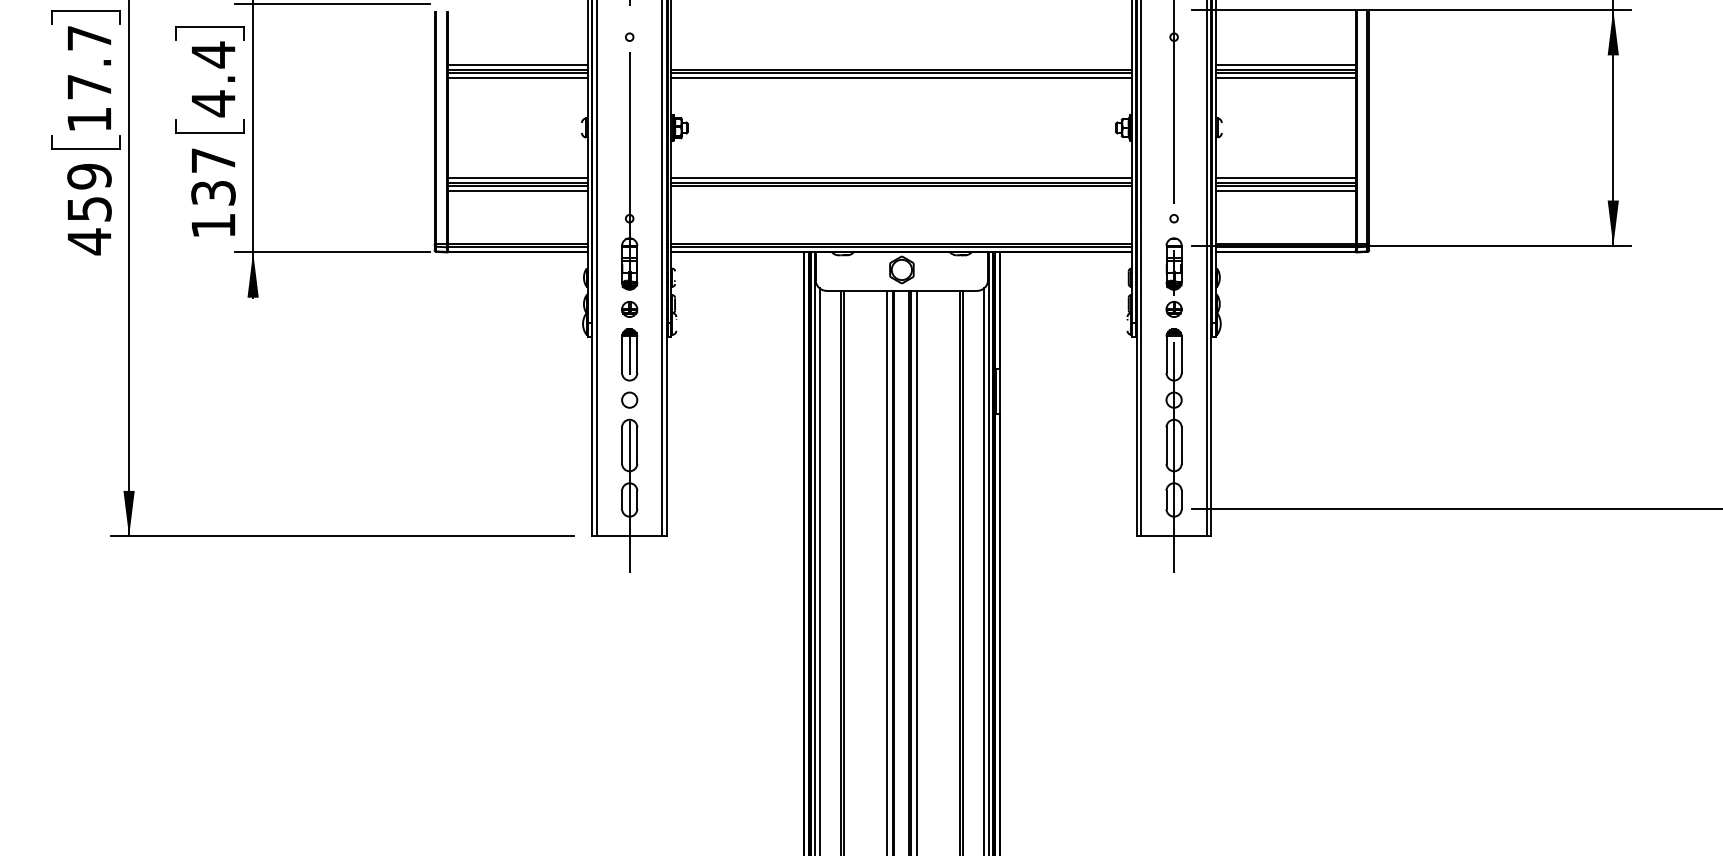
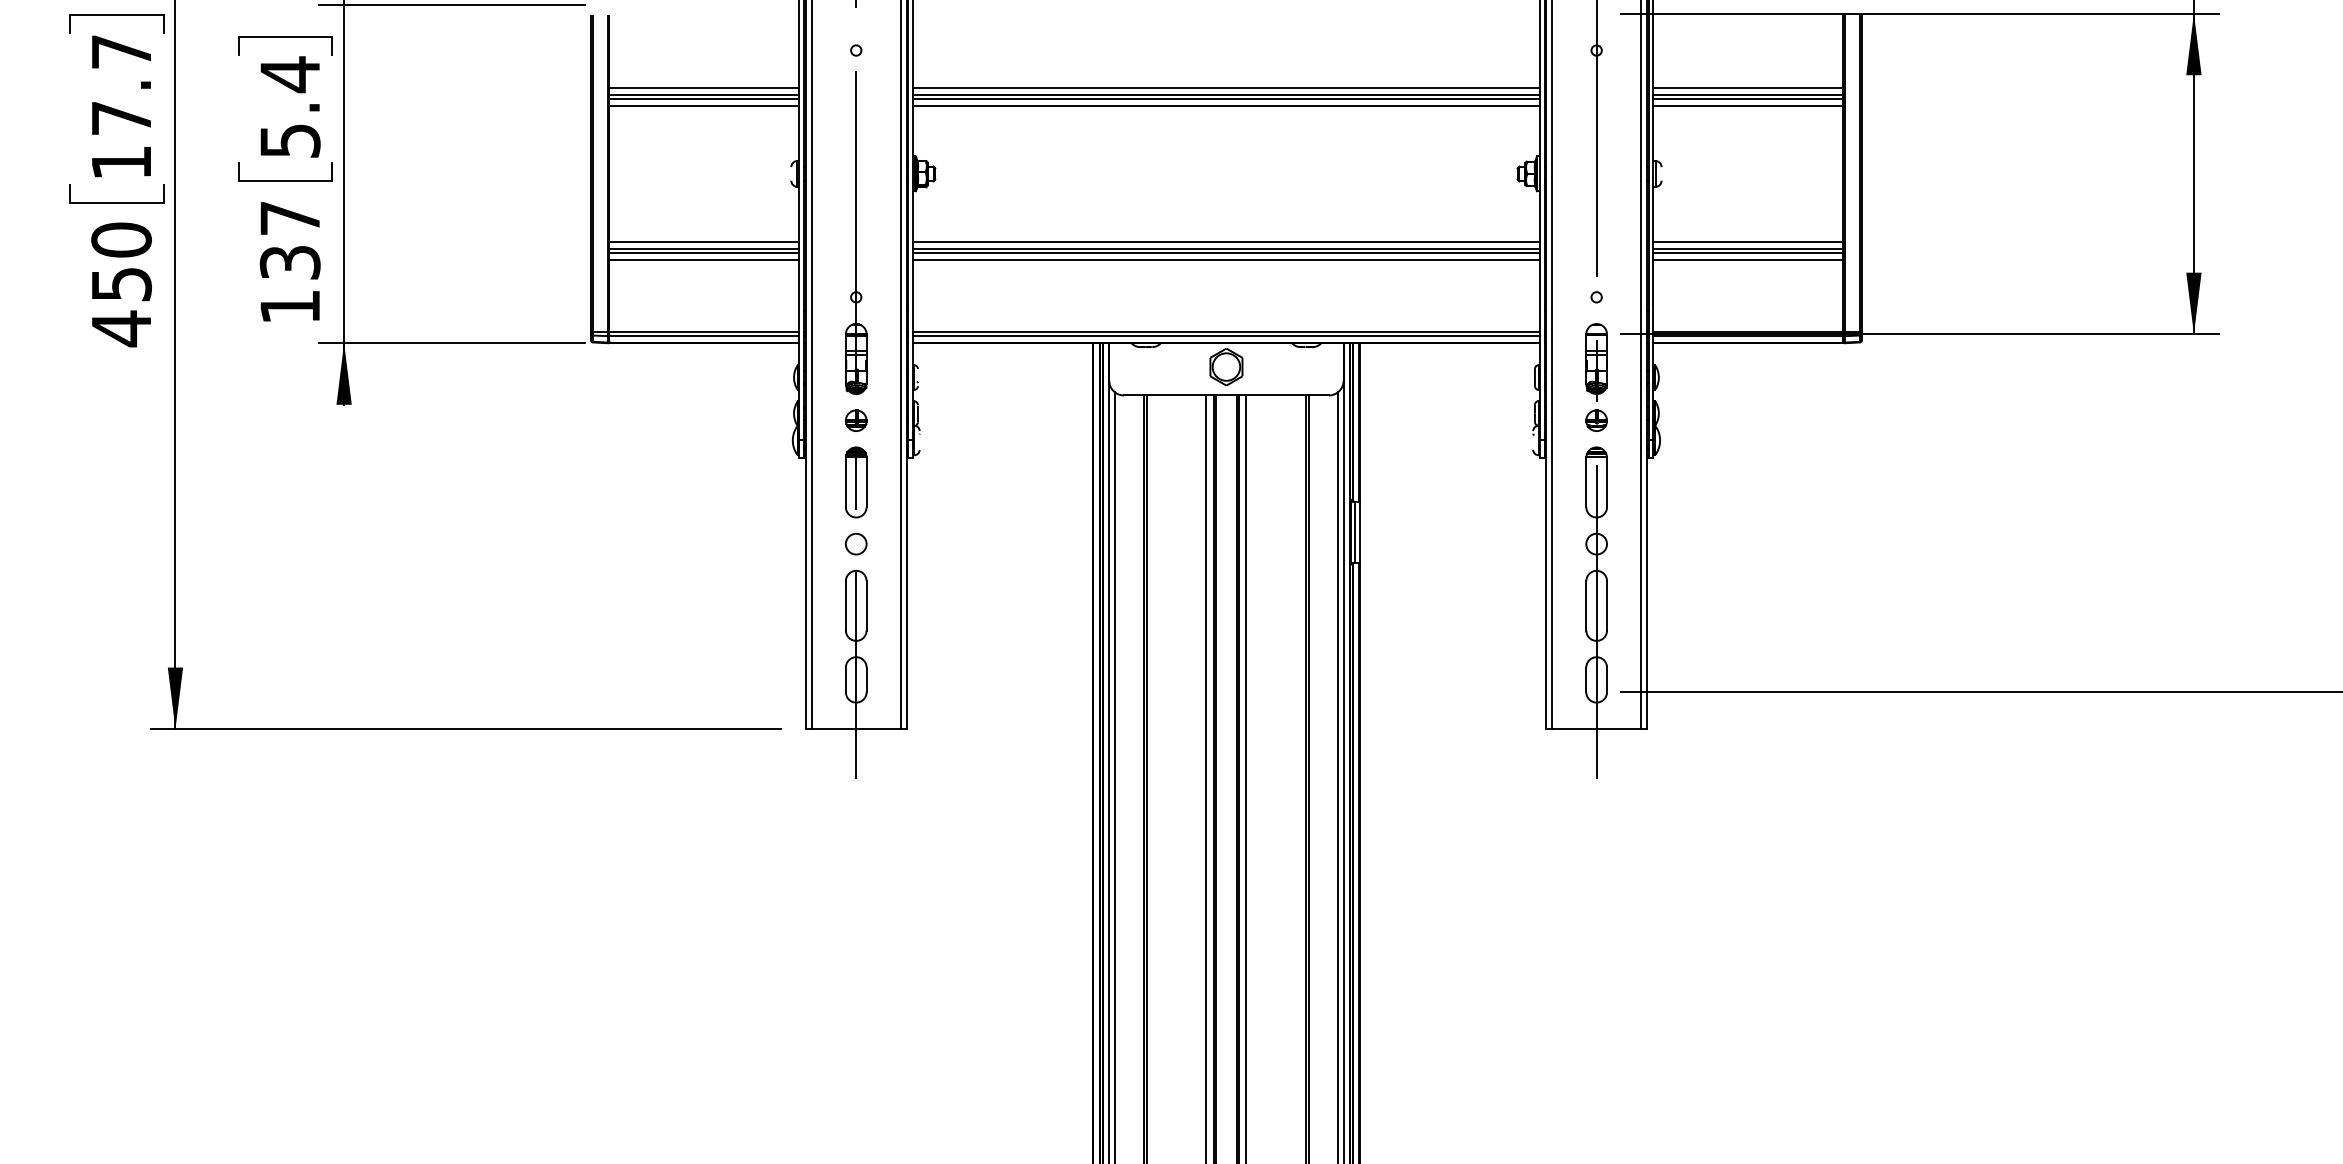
line: (901, 64) -> (1225, 87), added
text: (213, 103) -> (290, 140), 4.4 -> 5.4
text: (89, 176) -> (121, 239), 459 -> 450
line: (901, 191) -> (1225, 260), added

